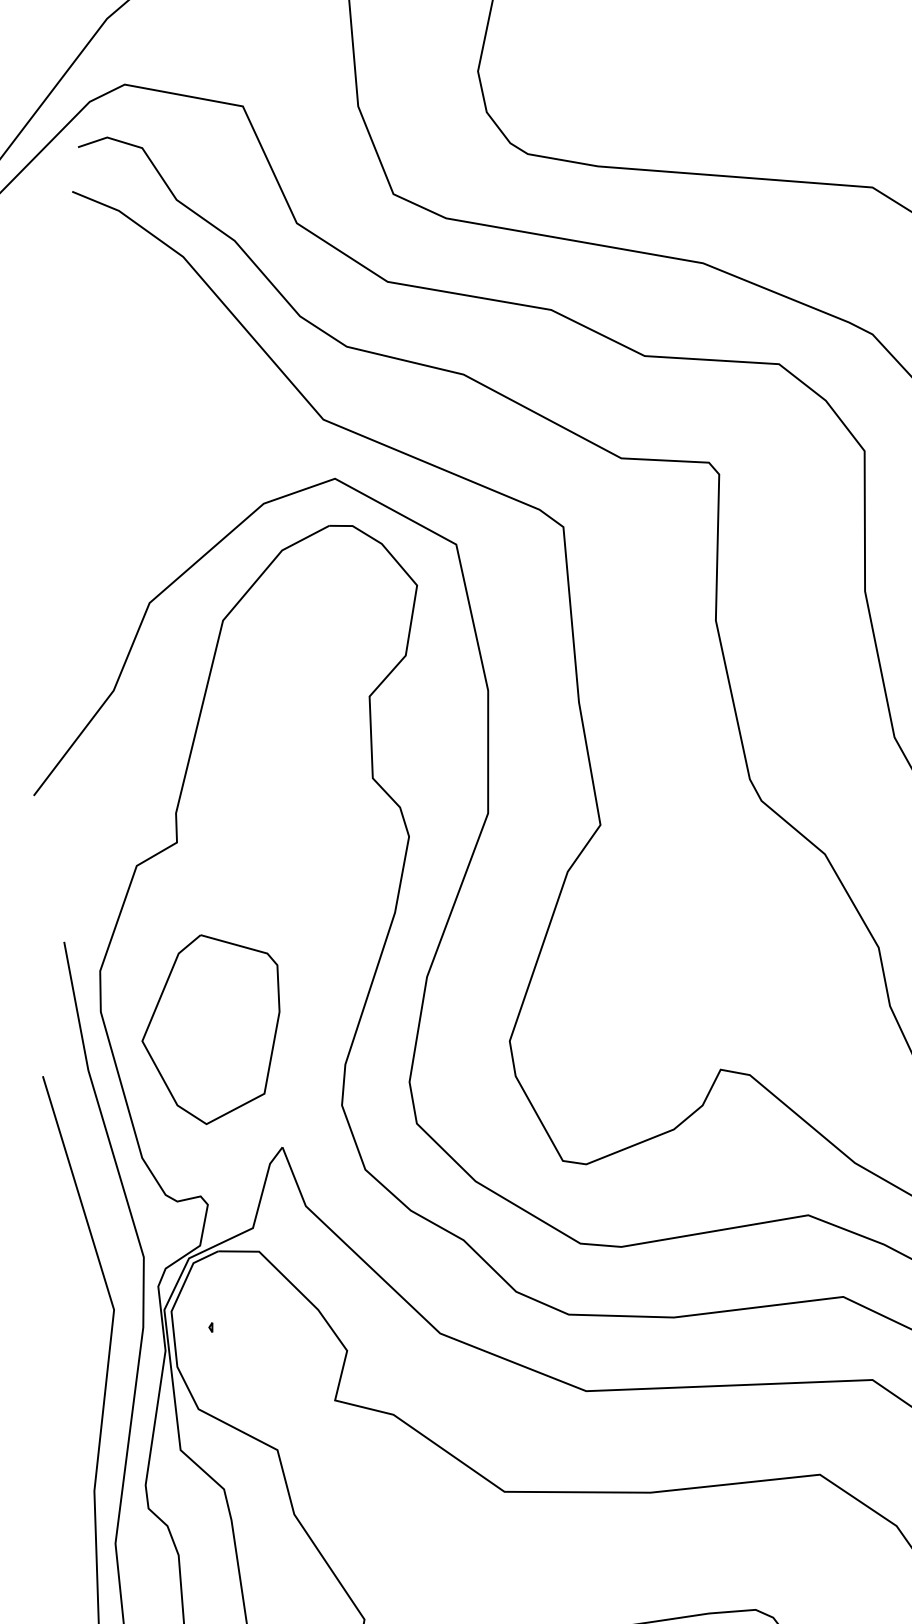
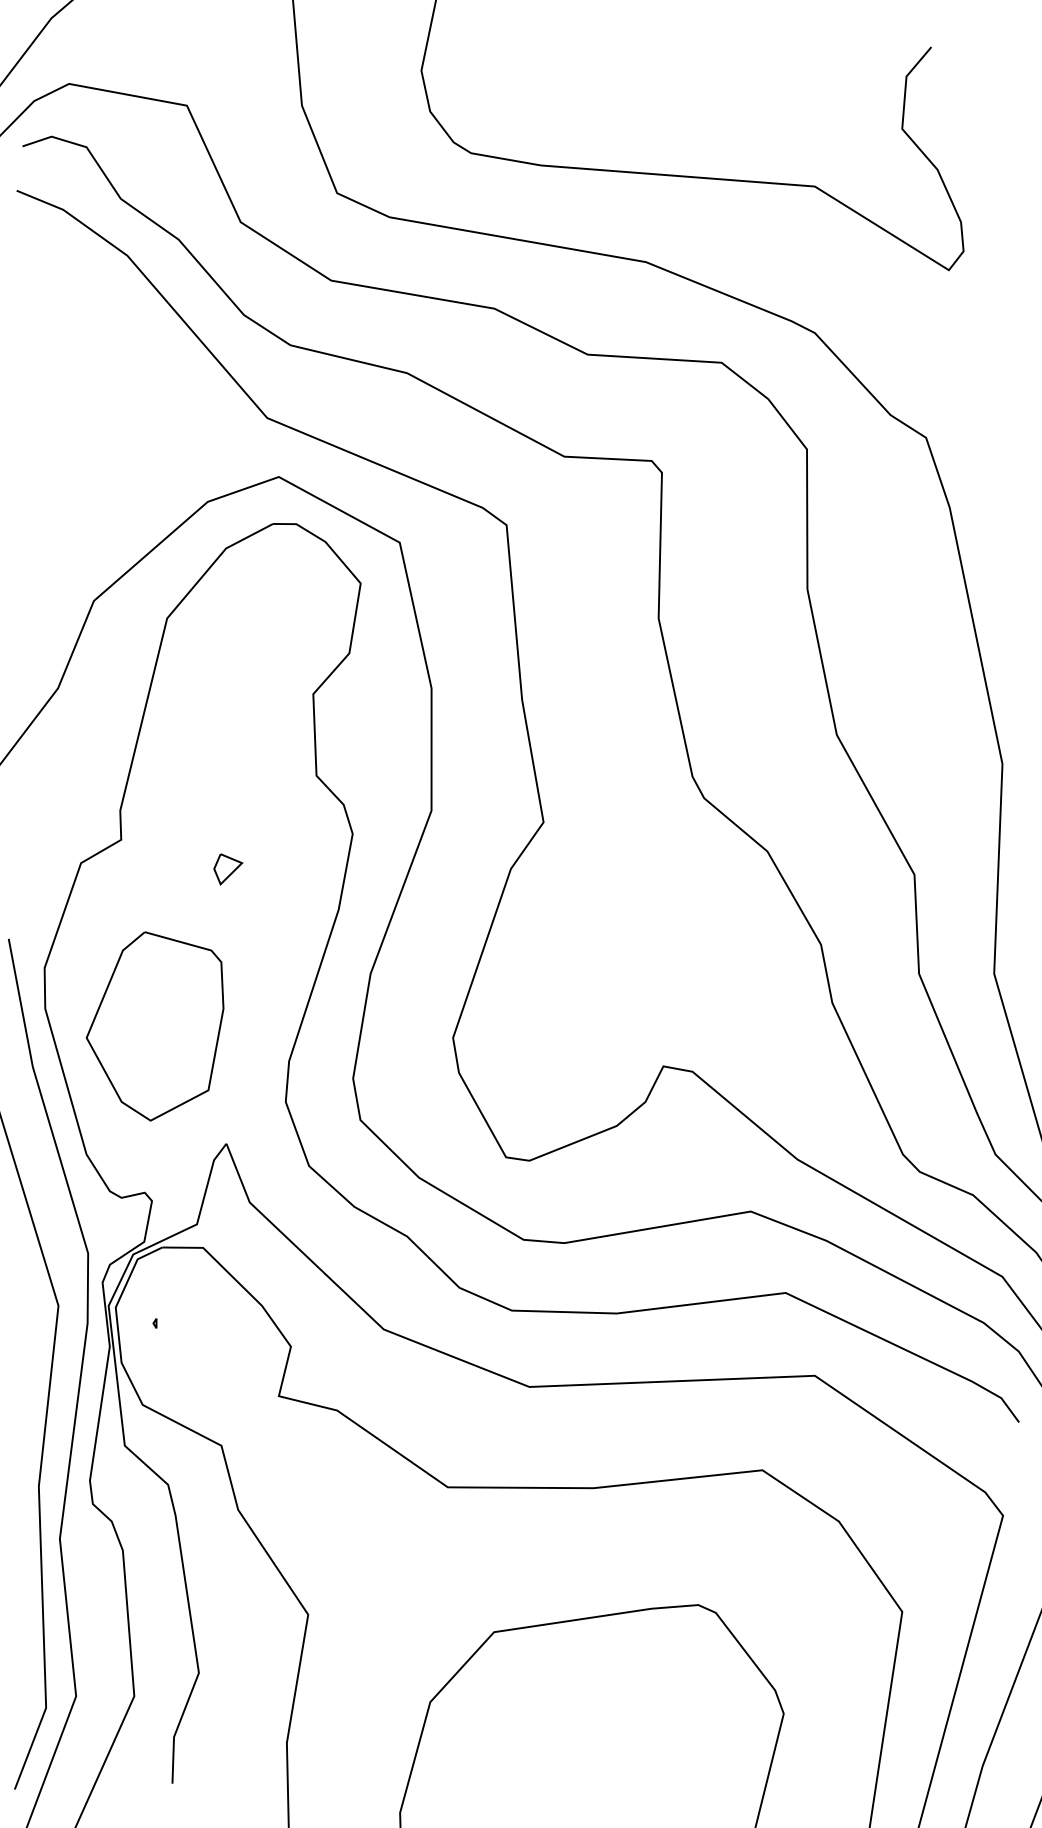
part: (284, 872) -> (228, 869), added

